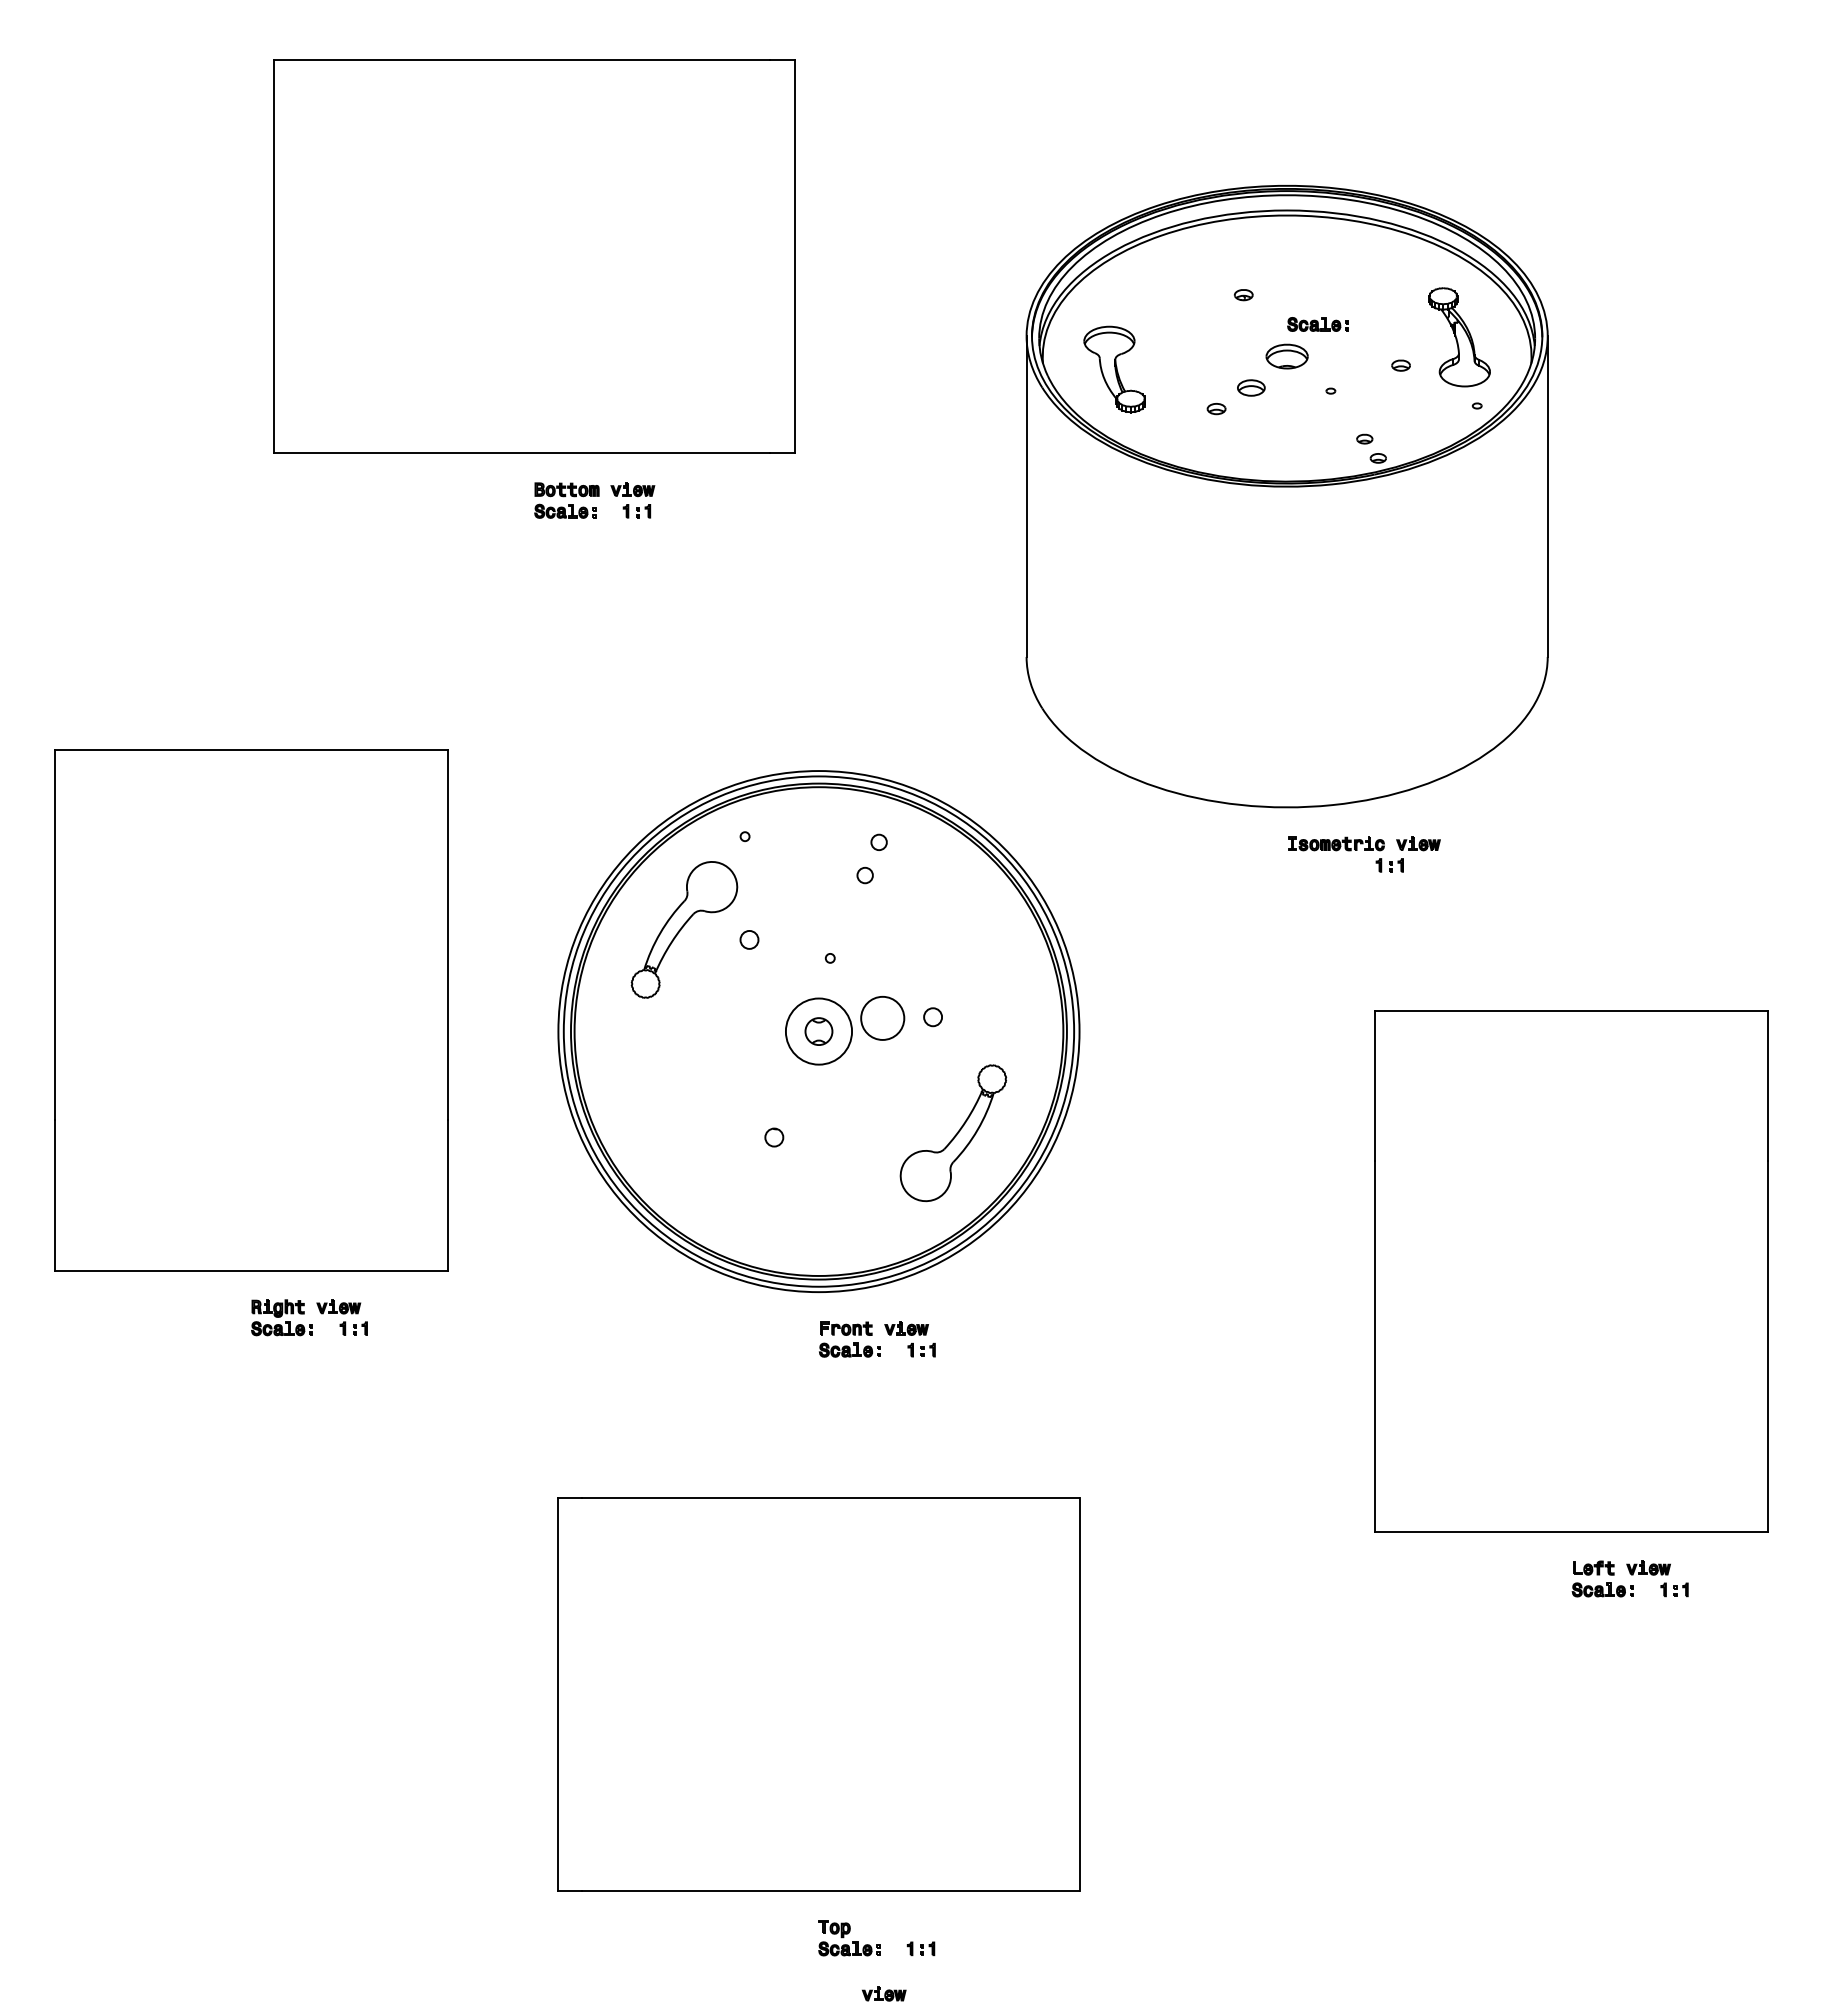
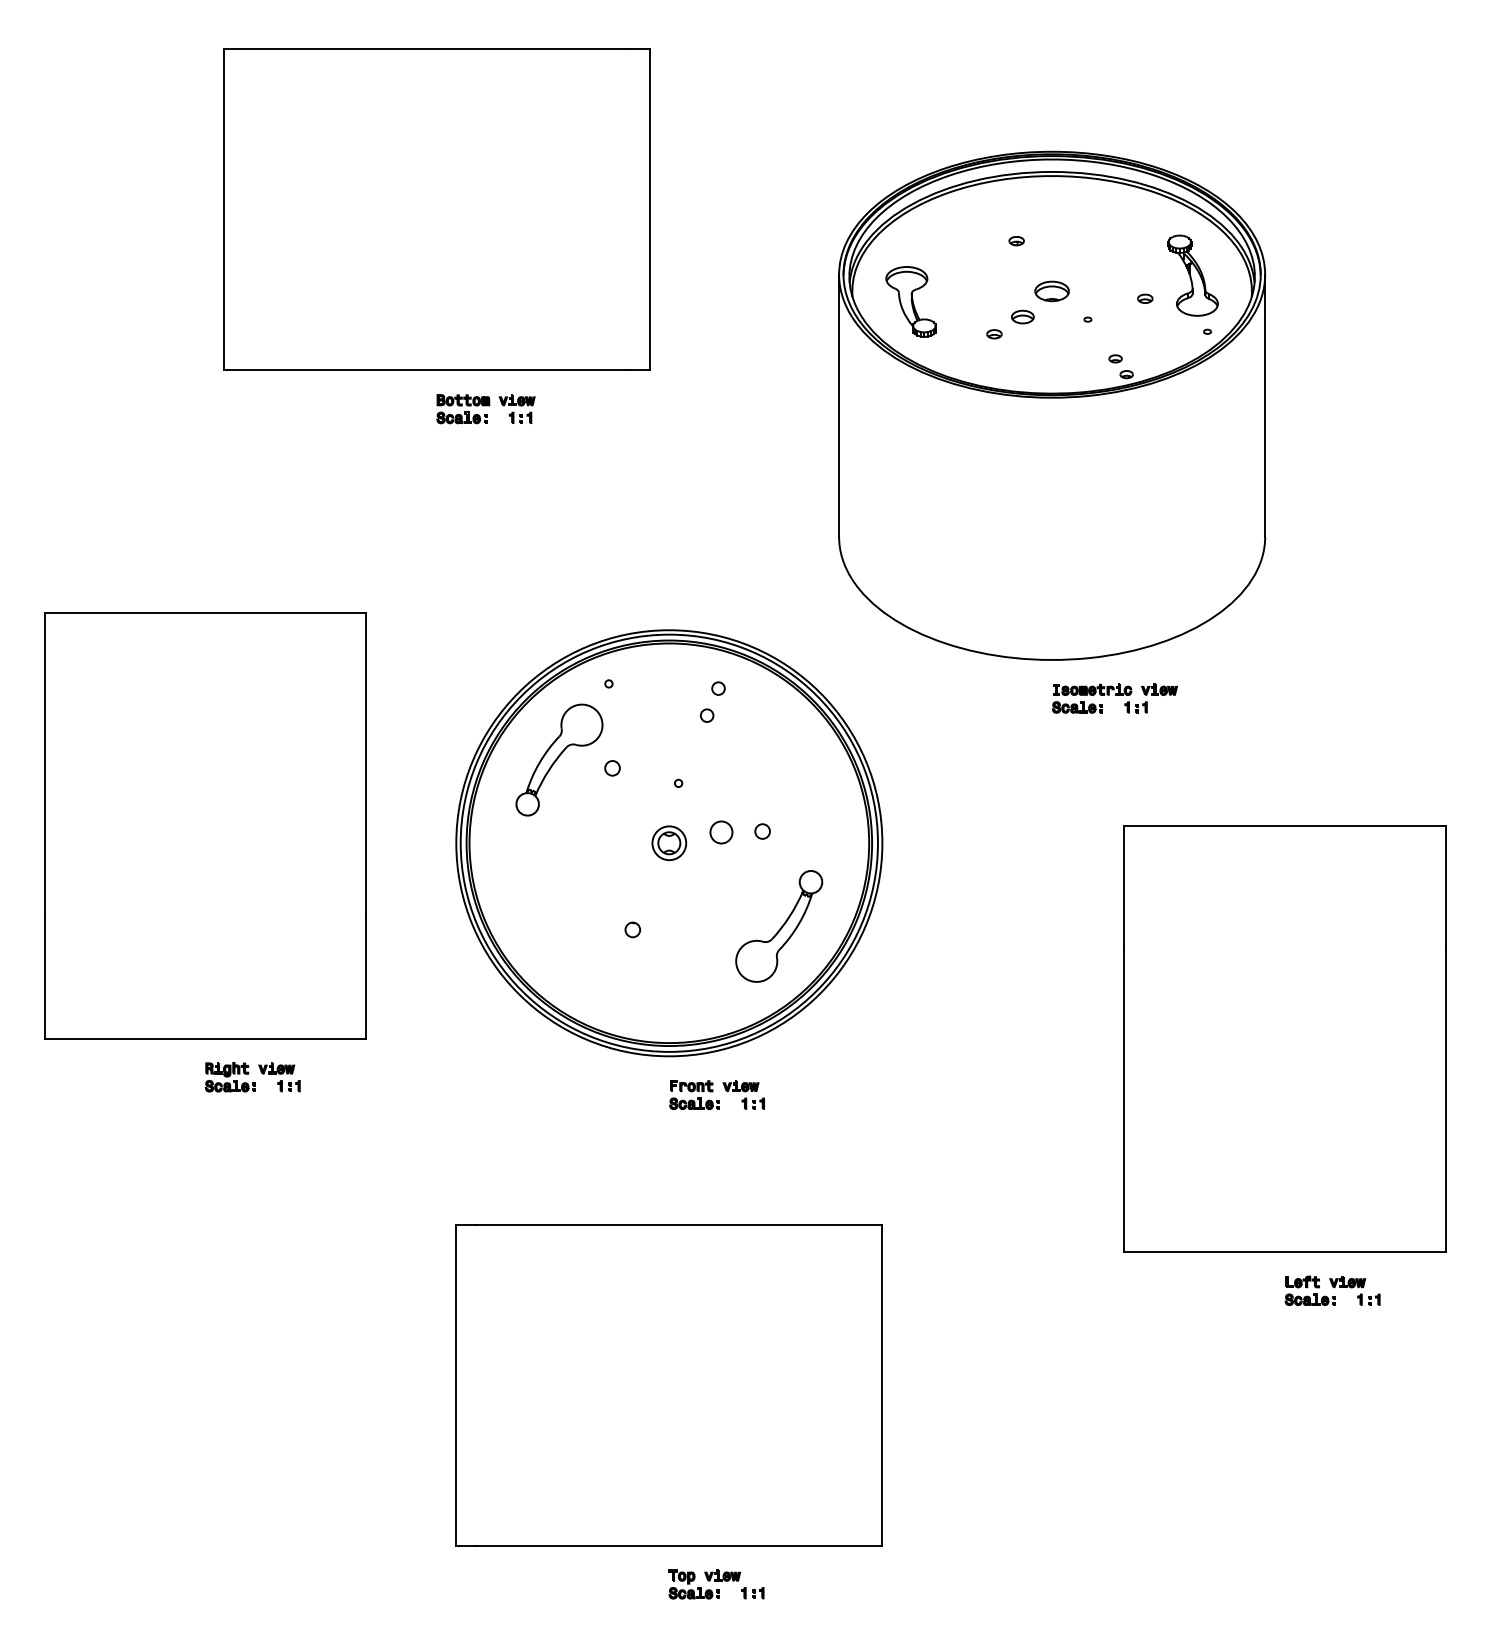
part: (1317, 324) -> (1076, 707), moved
circle: (882, 1017) -> (721, 831), size x0.62
circle: (818, 1031) -> (668, 843), size x0.62
part: (884, 1993) -> (722, 1574), moved

